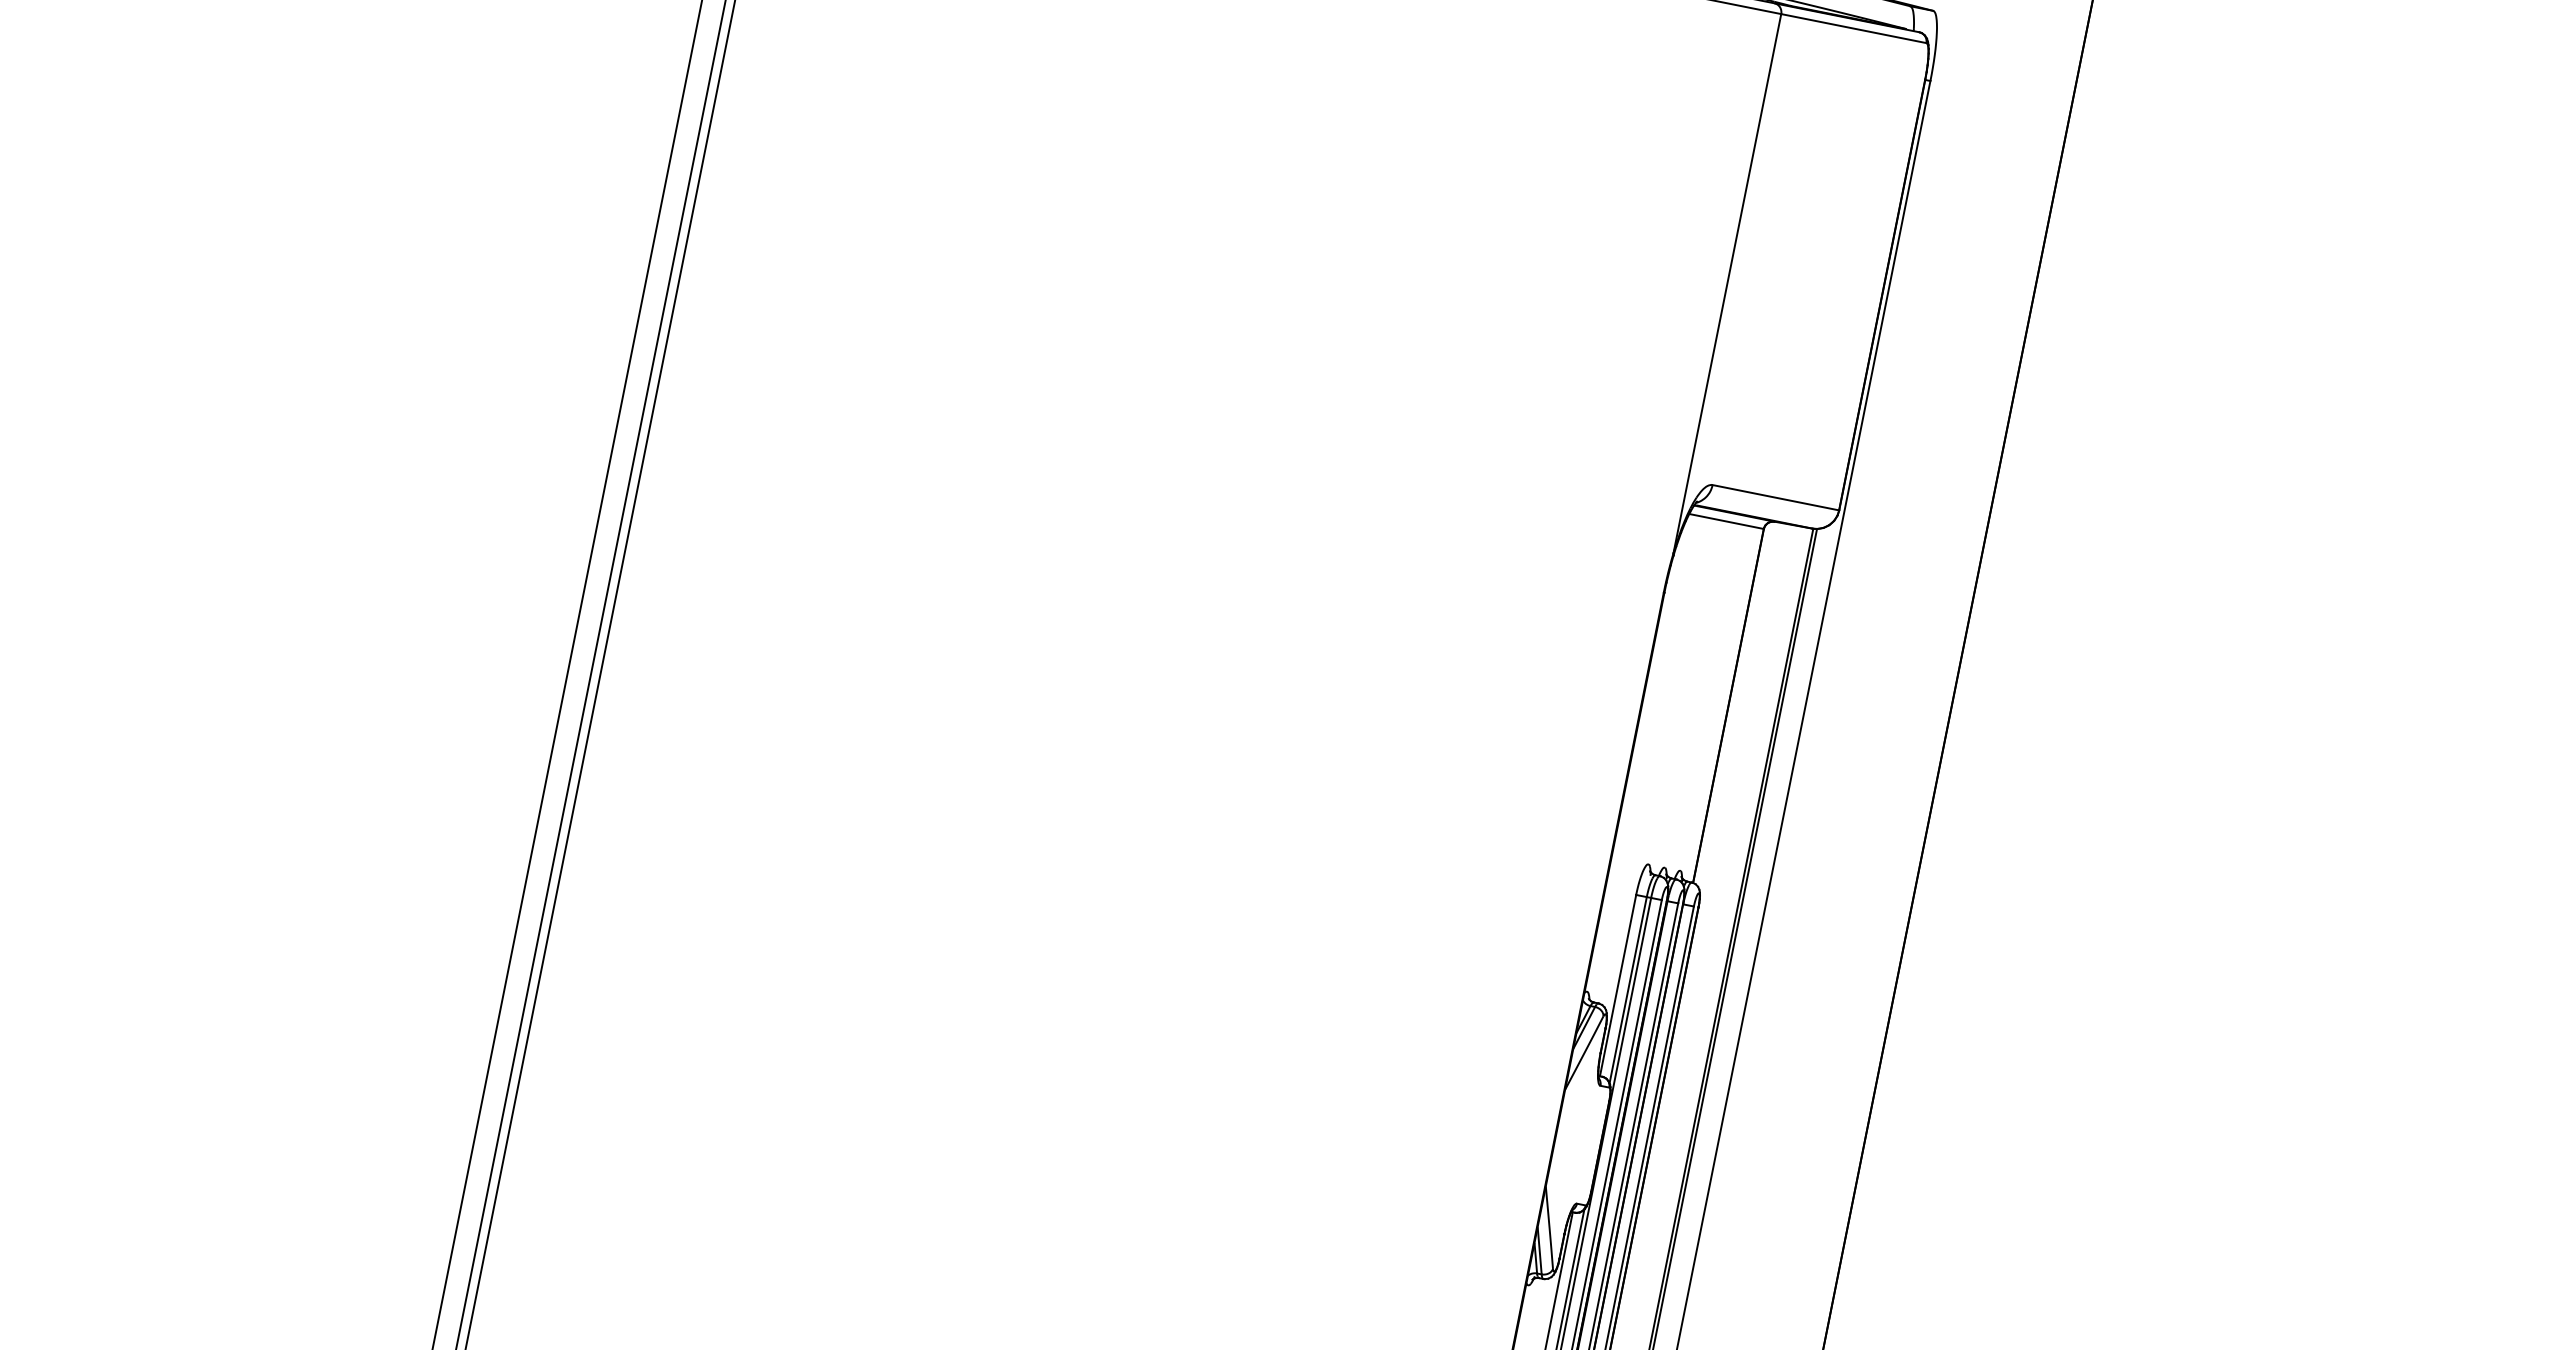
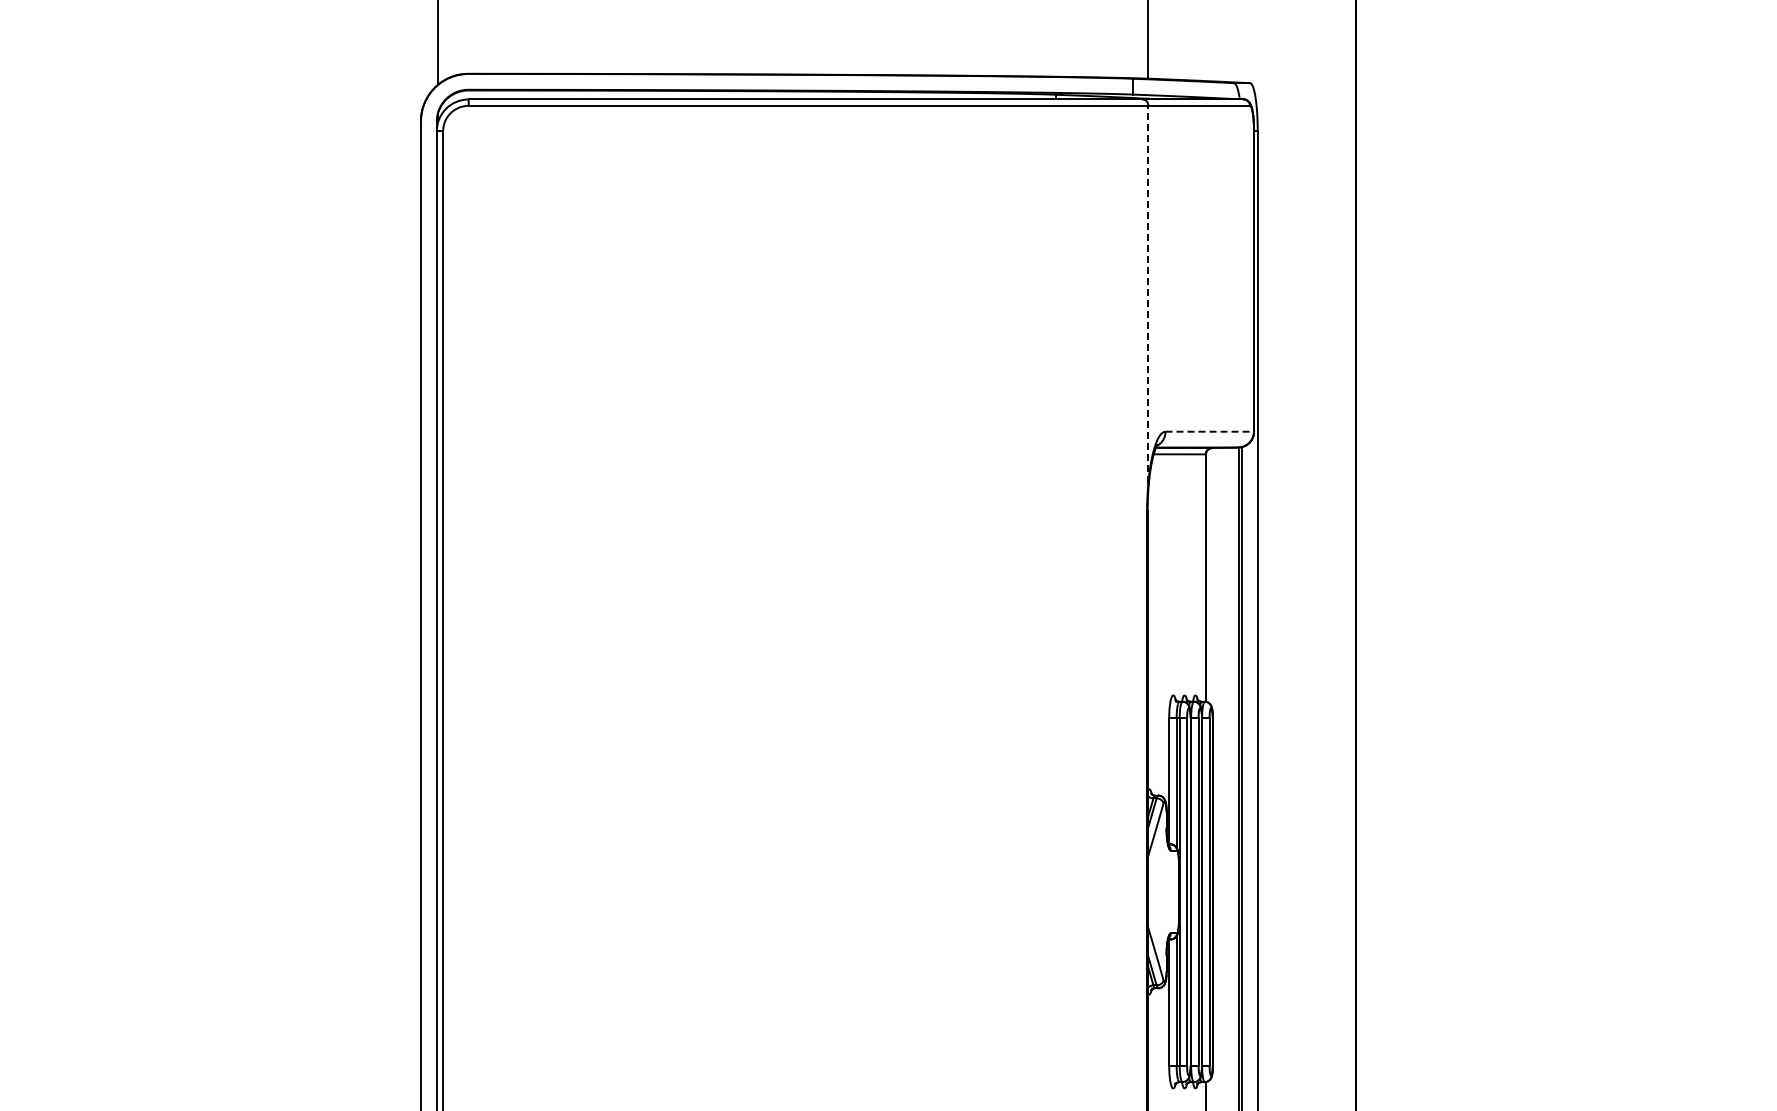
line: (1727, 283) -> (1148, 294), solid -> dashed
line: (1776, 497) -> (1210, 431), solid -> dashed

